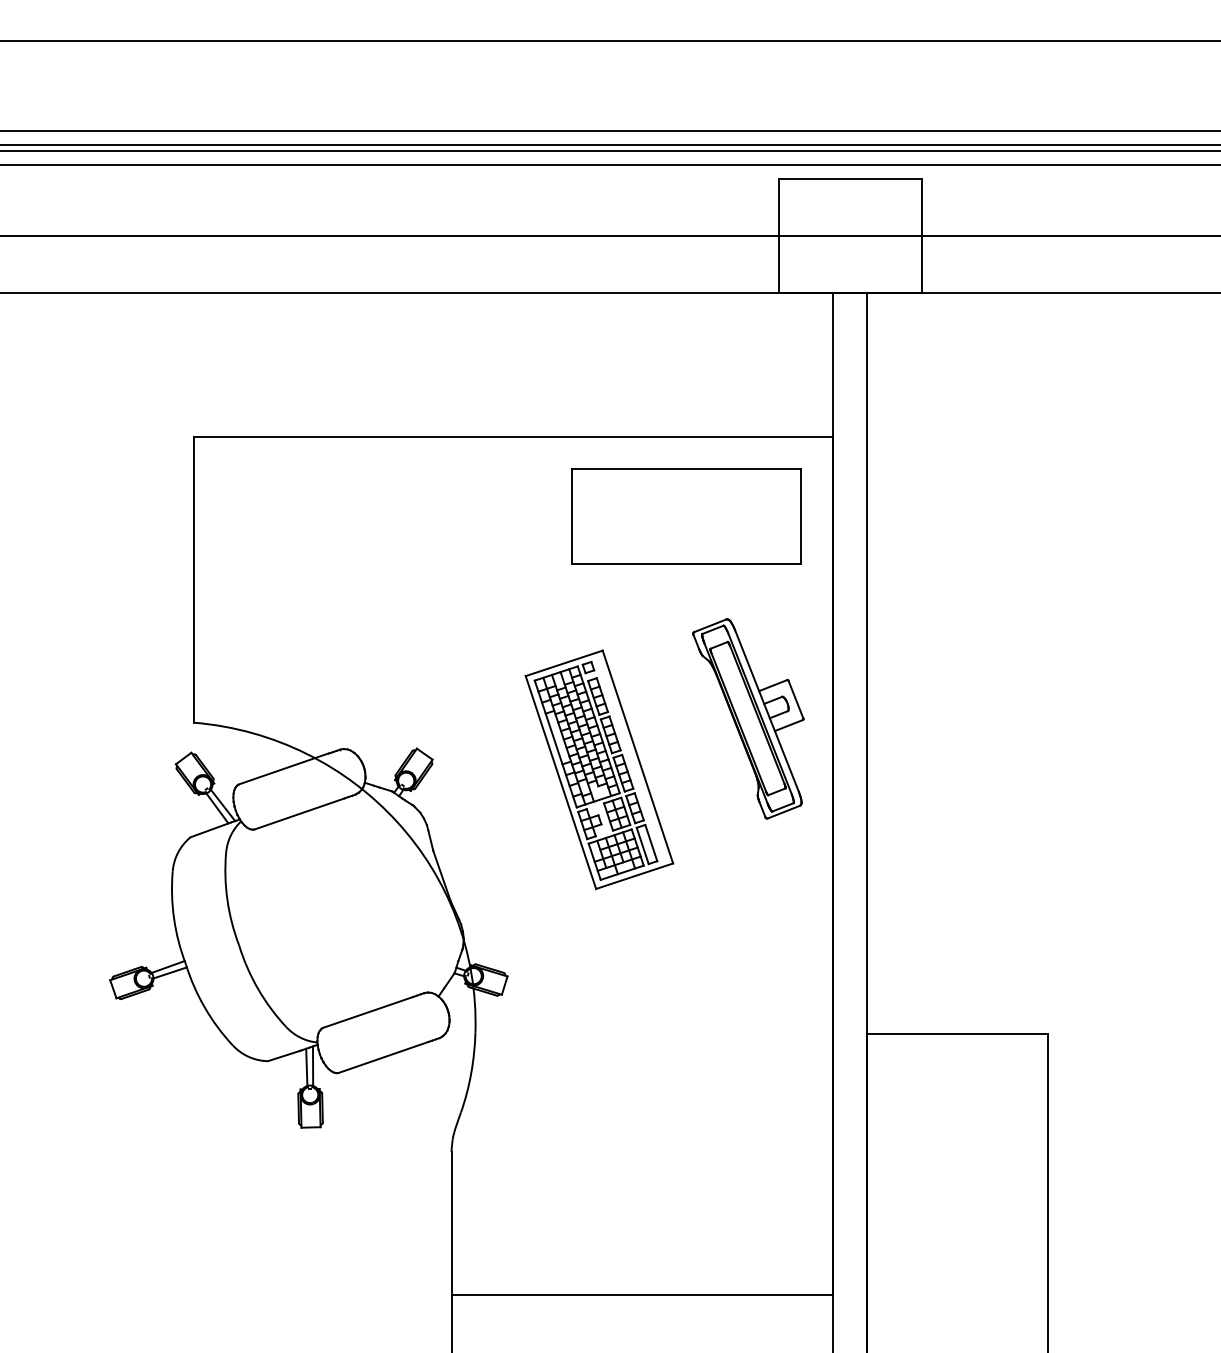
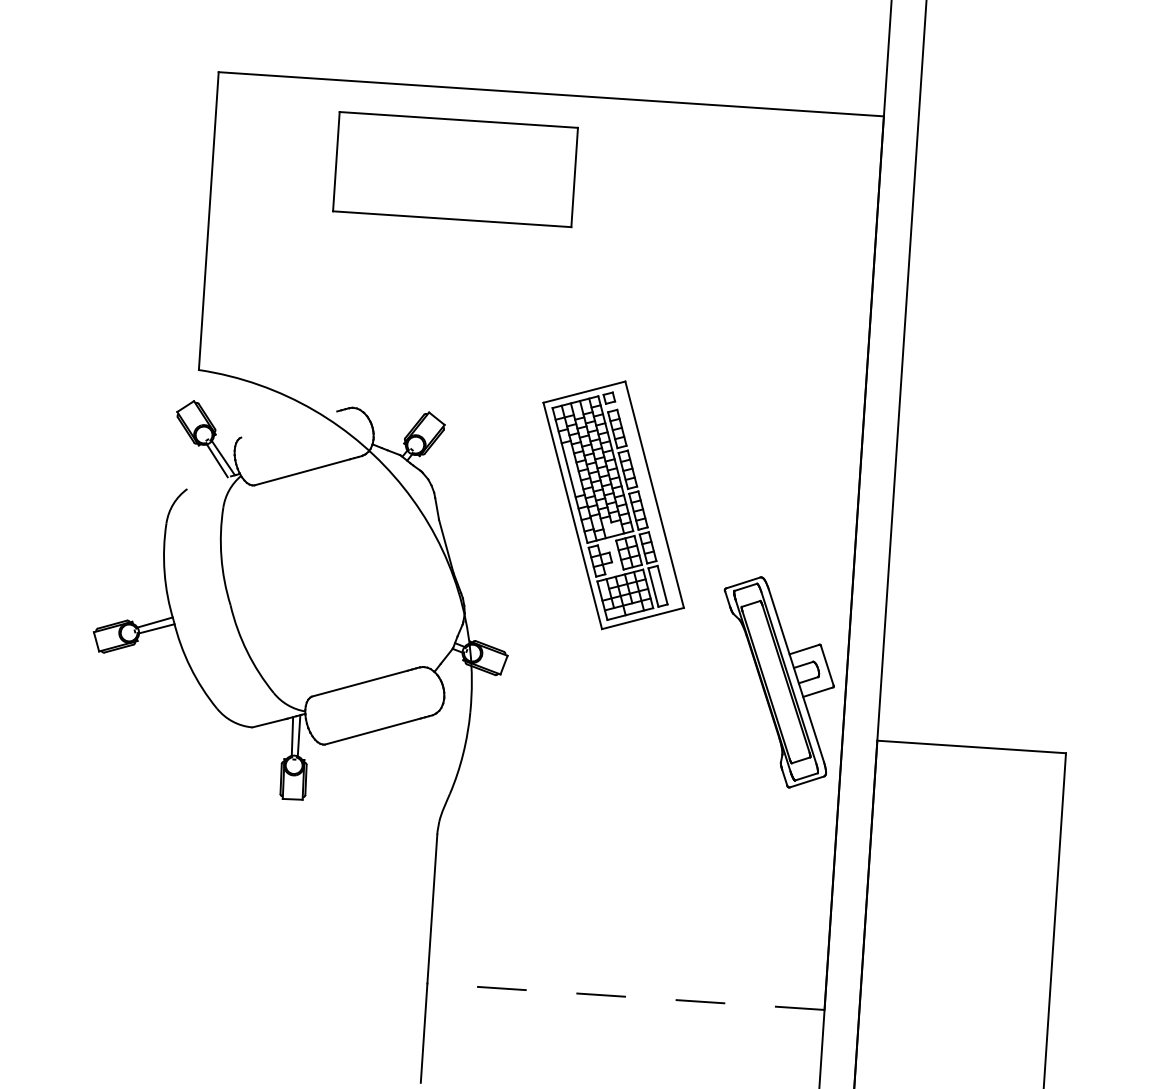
part: (686, 516) -> (455, 169), moved
part: (748, 718) -> (776, 682), moved
line: (283, 768) -> (288, 423), removed
part: (599, 769) -> (613, 505), moved
line: (210, 829) -> (208, 482), removed
line: (642, 1295) -> (626, 997), solid -> dashed

